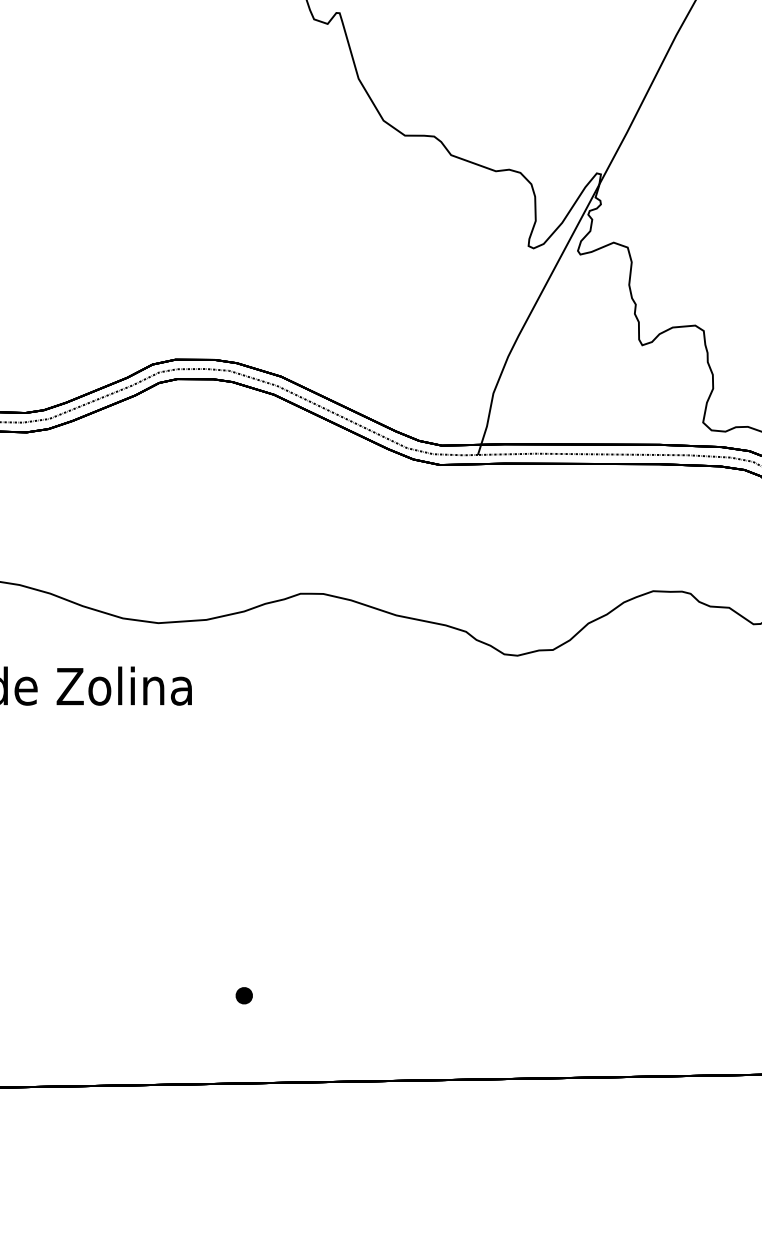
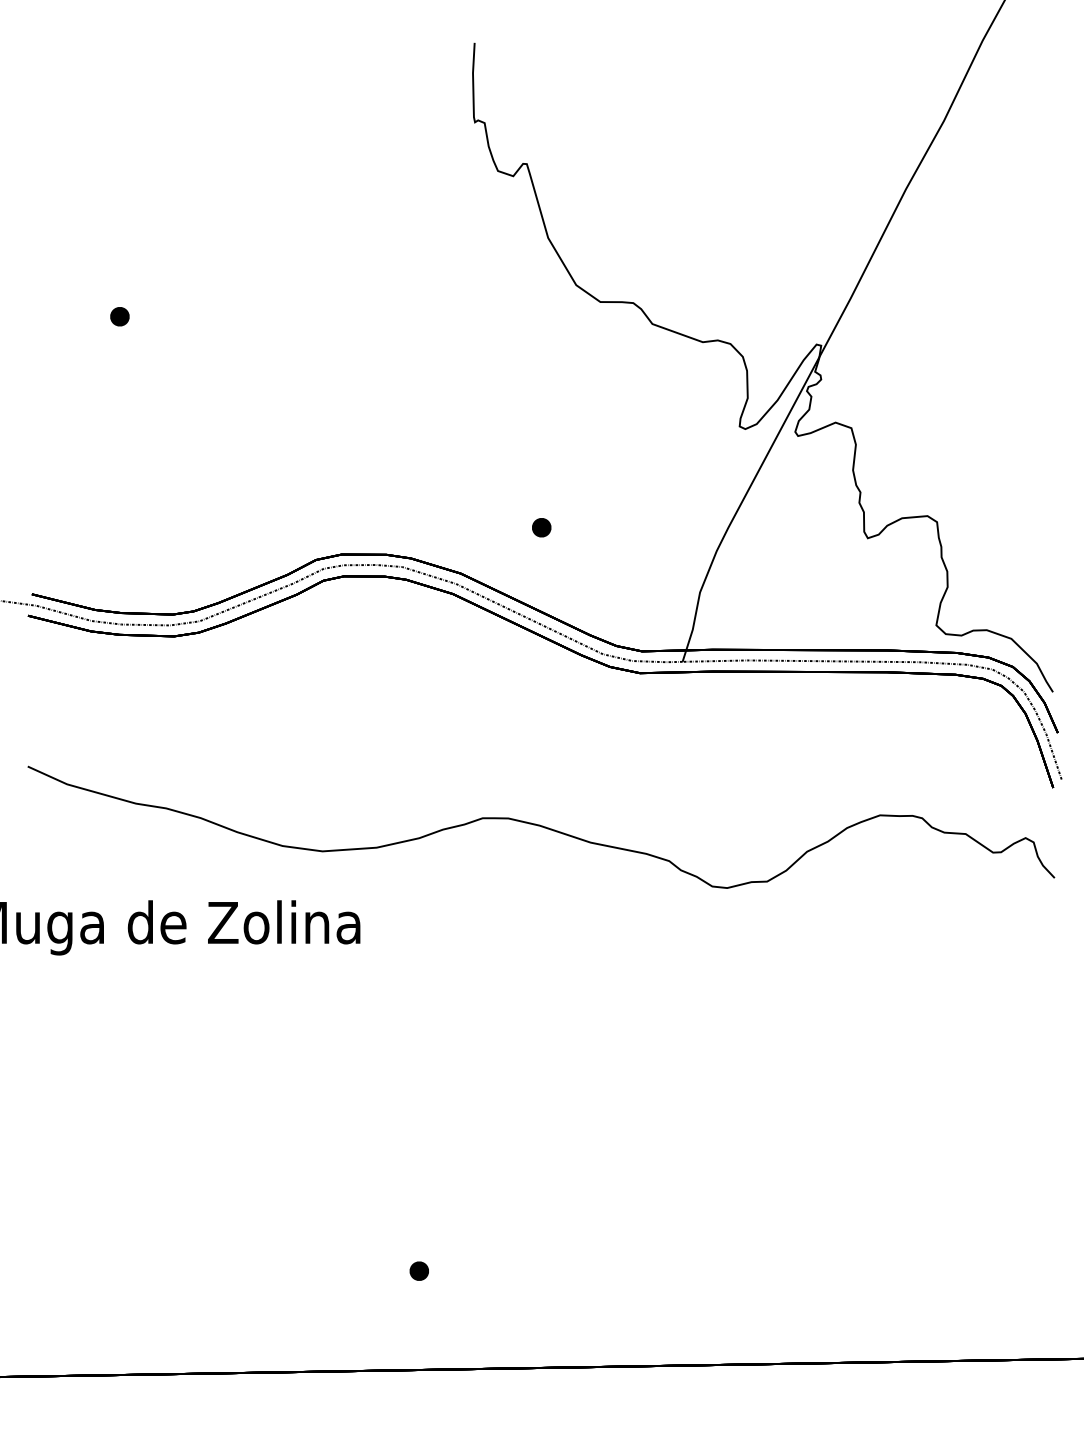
part: (352, 335) -> (541, 527), added

